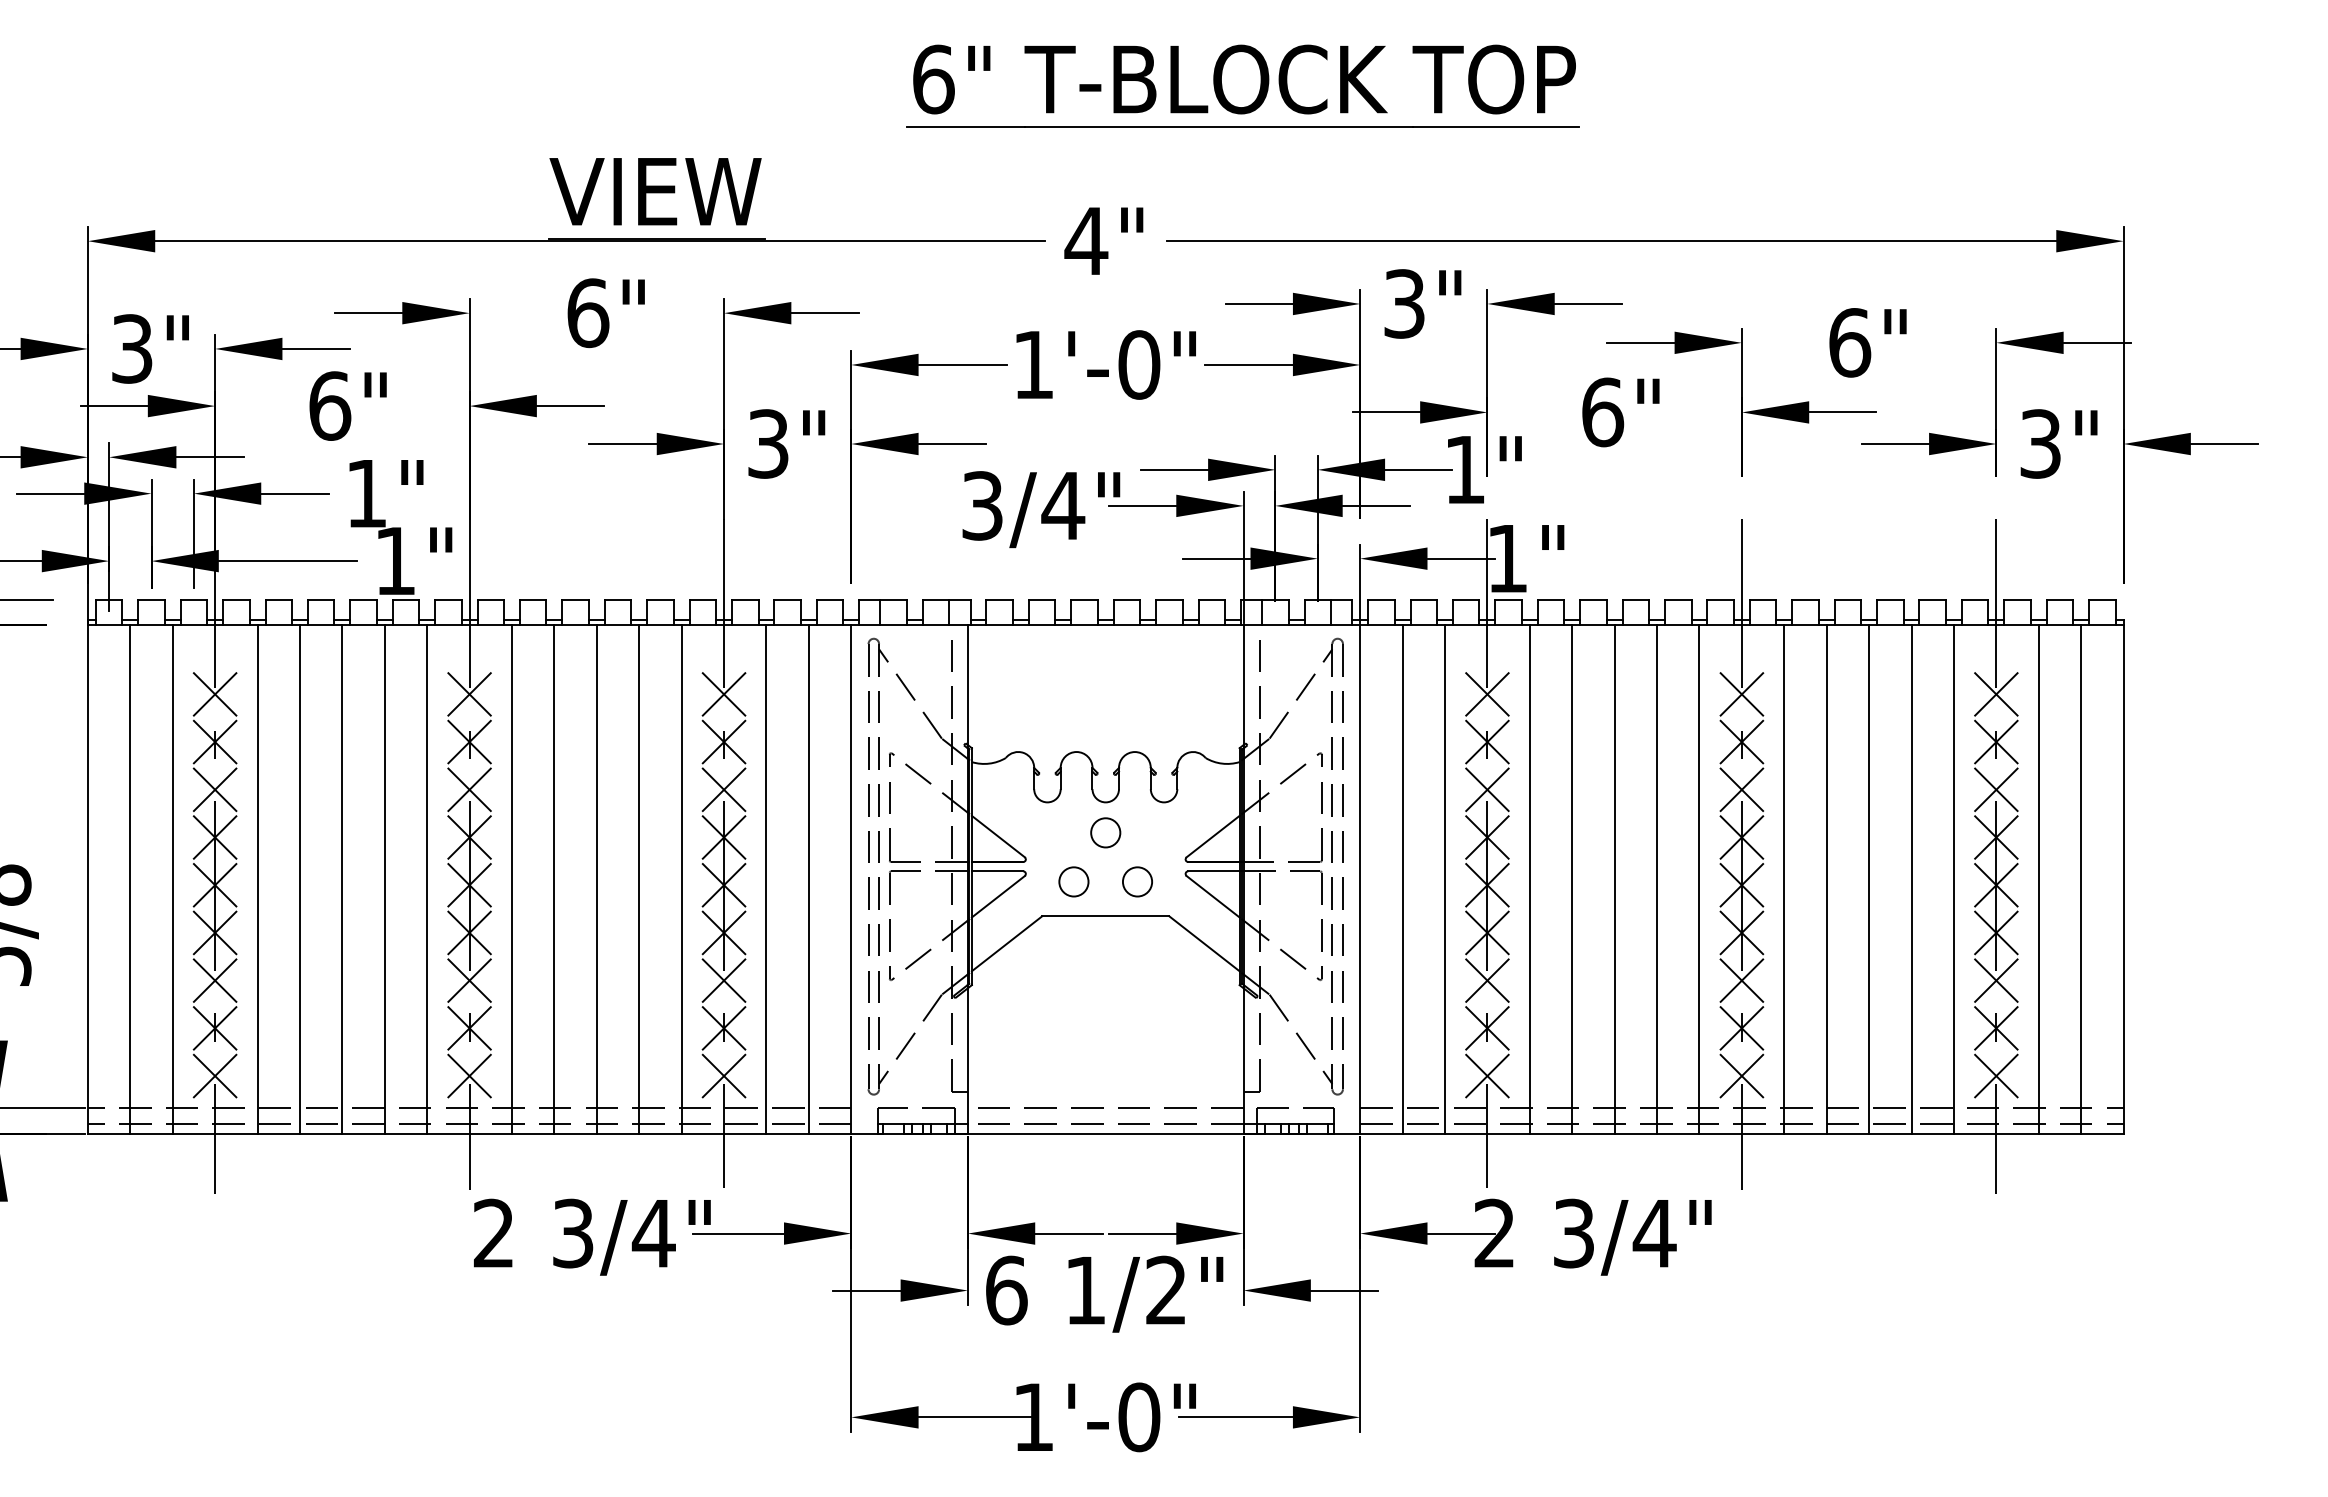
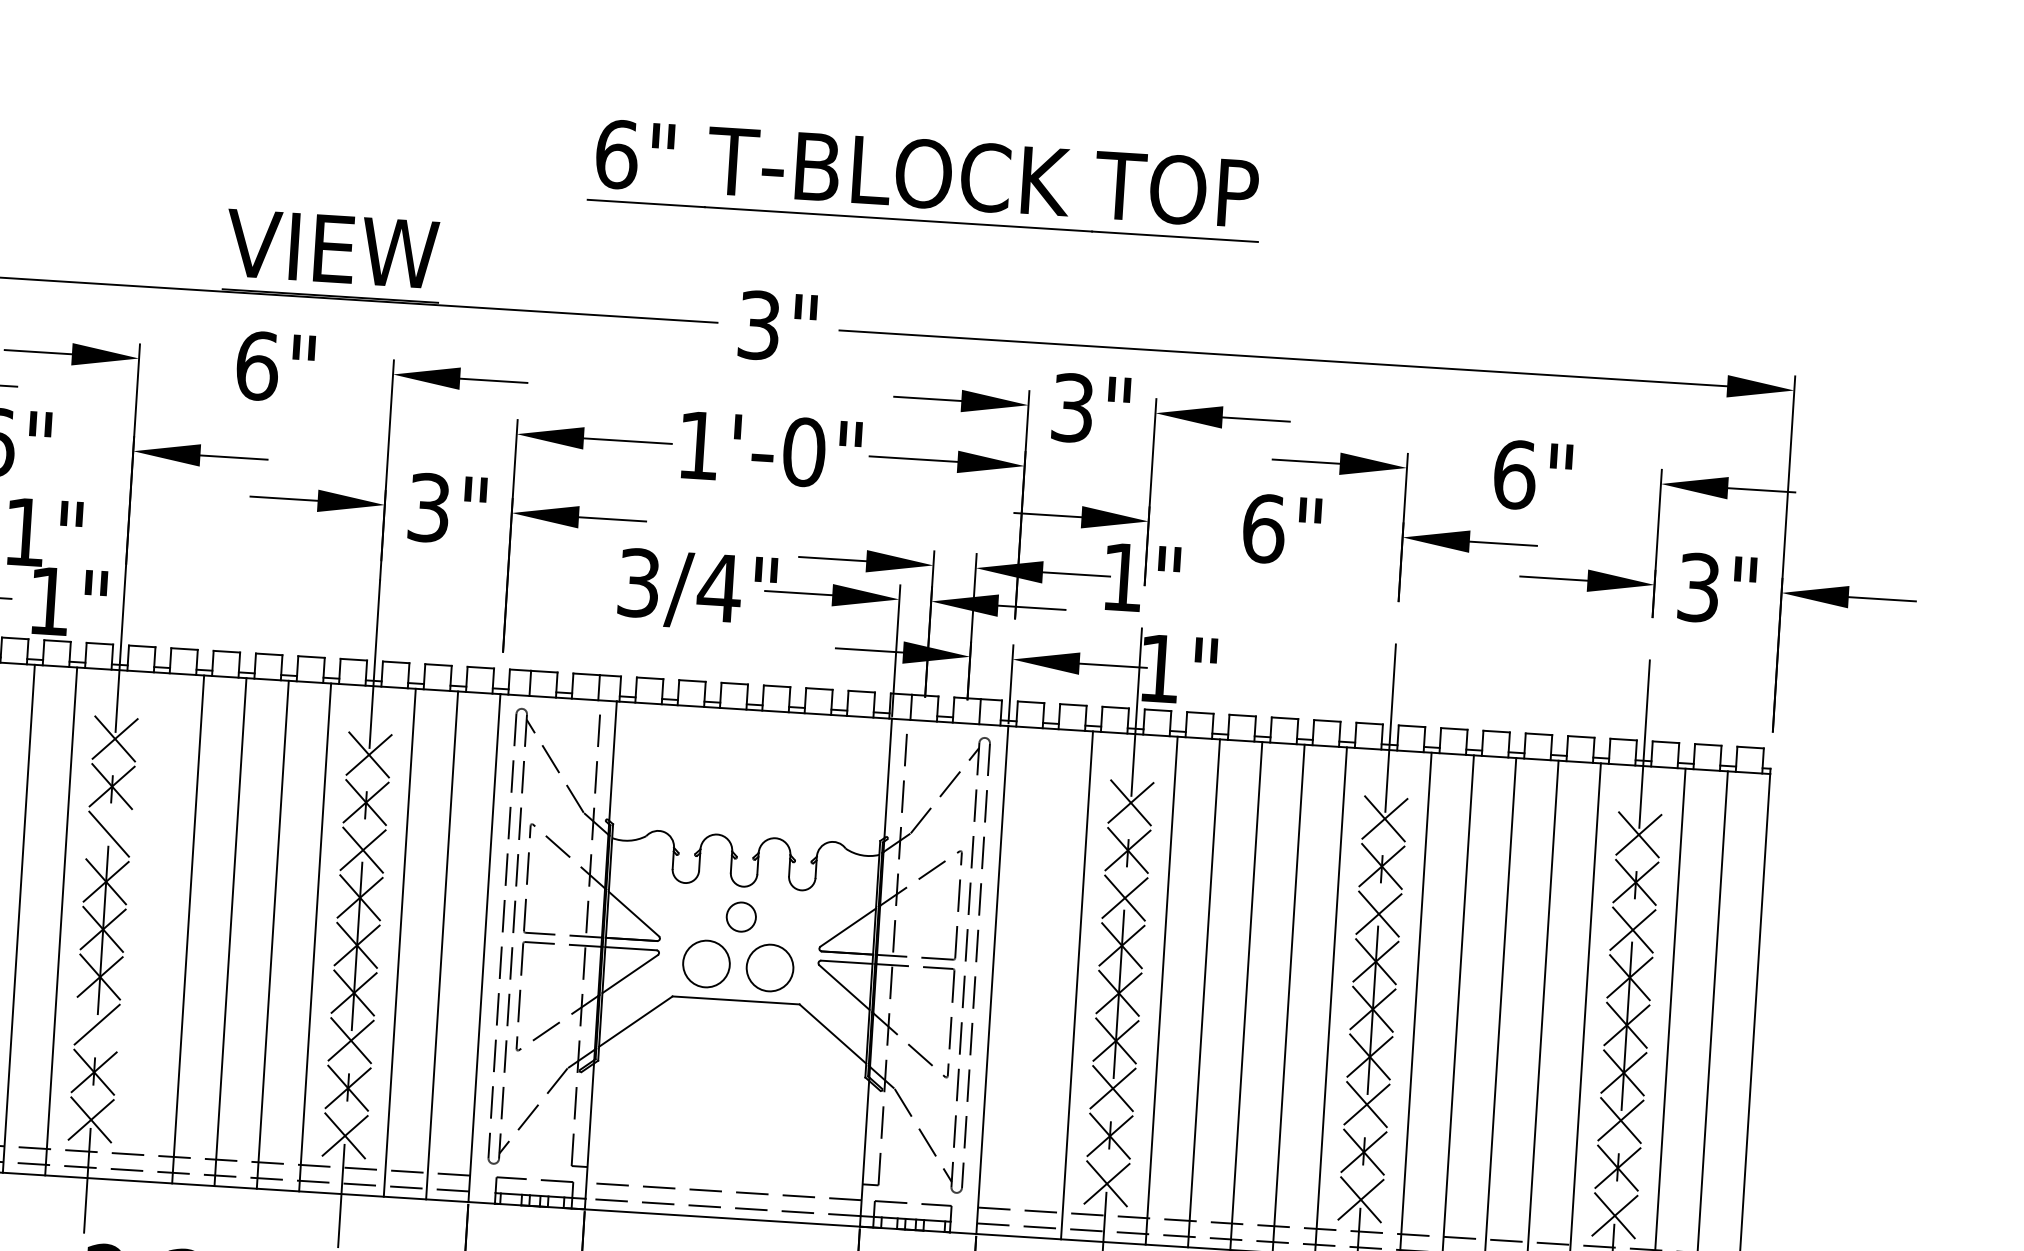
text: (1086, 241) -> (759, 325), 4" -> 3"
line: (469, 789) -> (109, 833), removed
line: (512, 879) -> (146, 926), removed
line: (1402, 879) -> (1034, 982), removed
circle: (1073, 881) -> (706, 963), size x1.6
circle: (1137, 881) -> (769, 967), size x1.6
line: (469, 980) -> (97, 1024), removed

